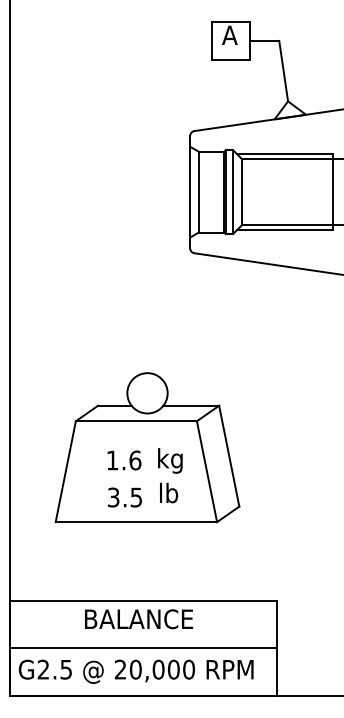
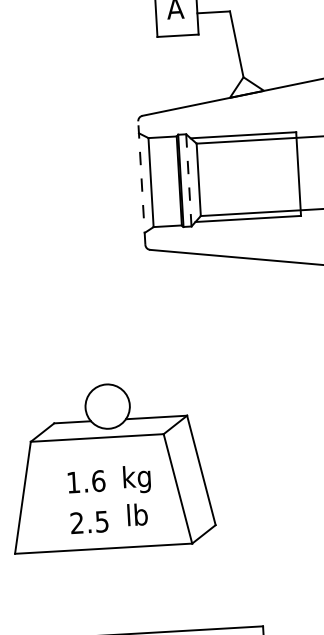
line: (190, 191) -> (142, 182), solid -> dashed
line: (233, 192) -> (189, 180), solid -> dashed
text: (113, 497) -> (76, 523), 3.5 -> 2.5

